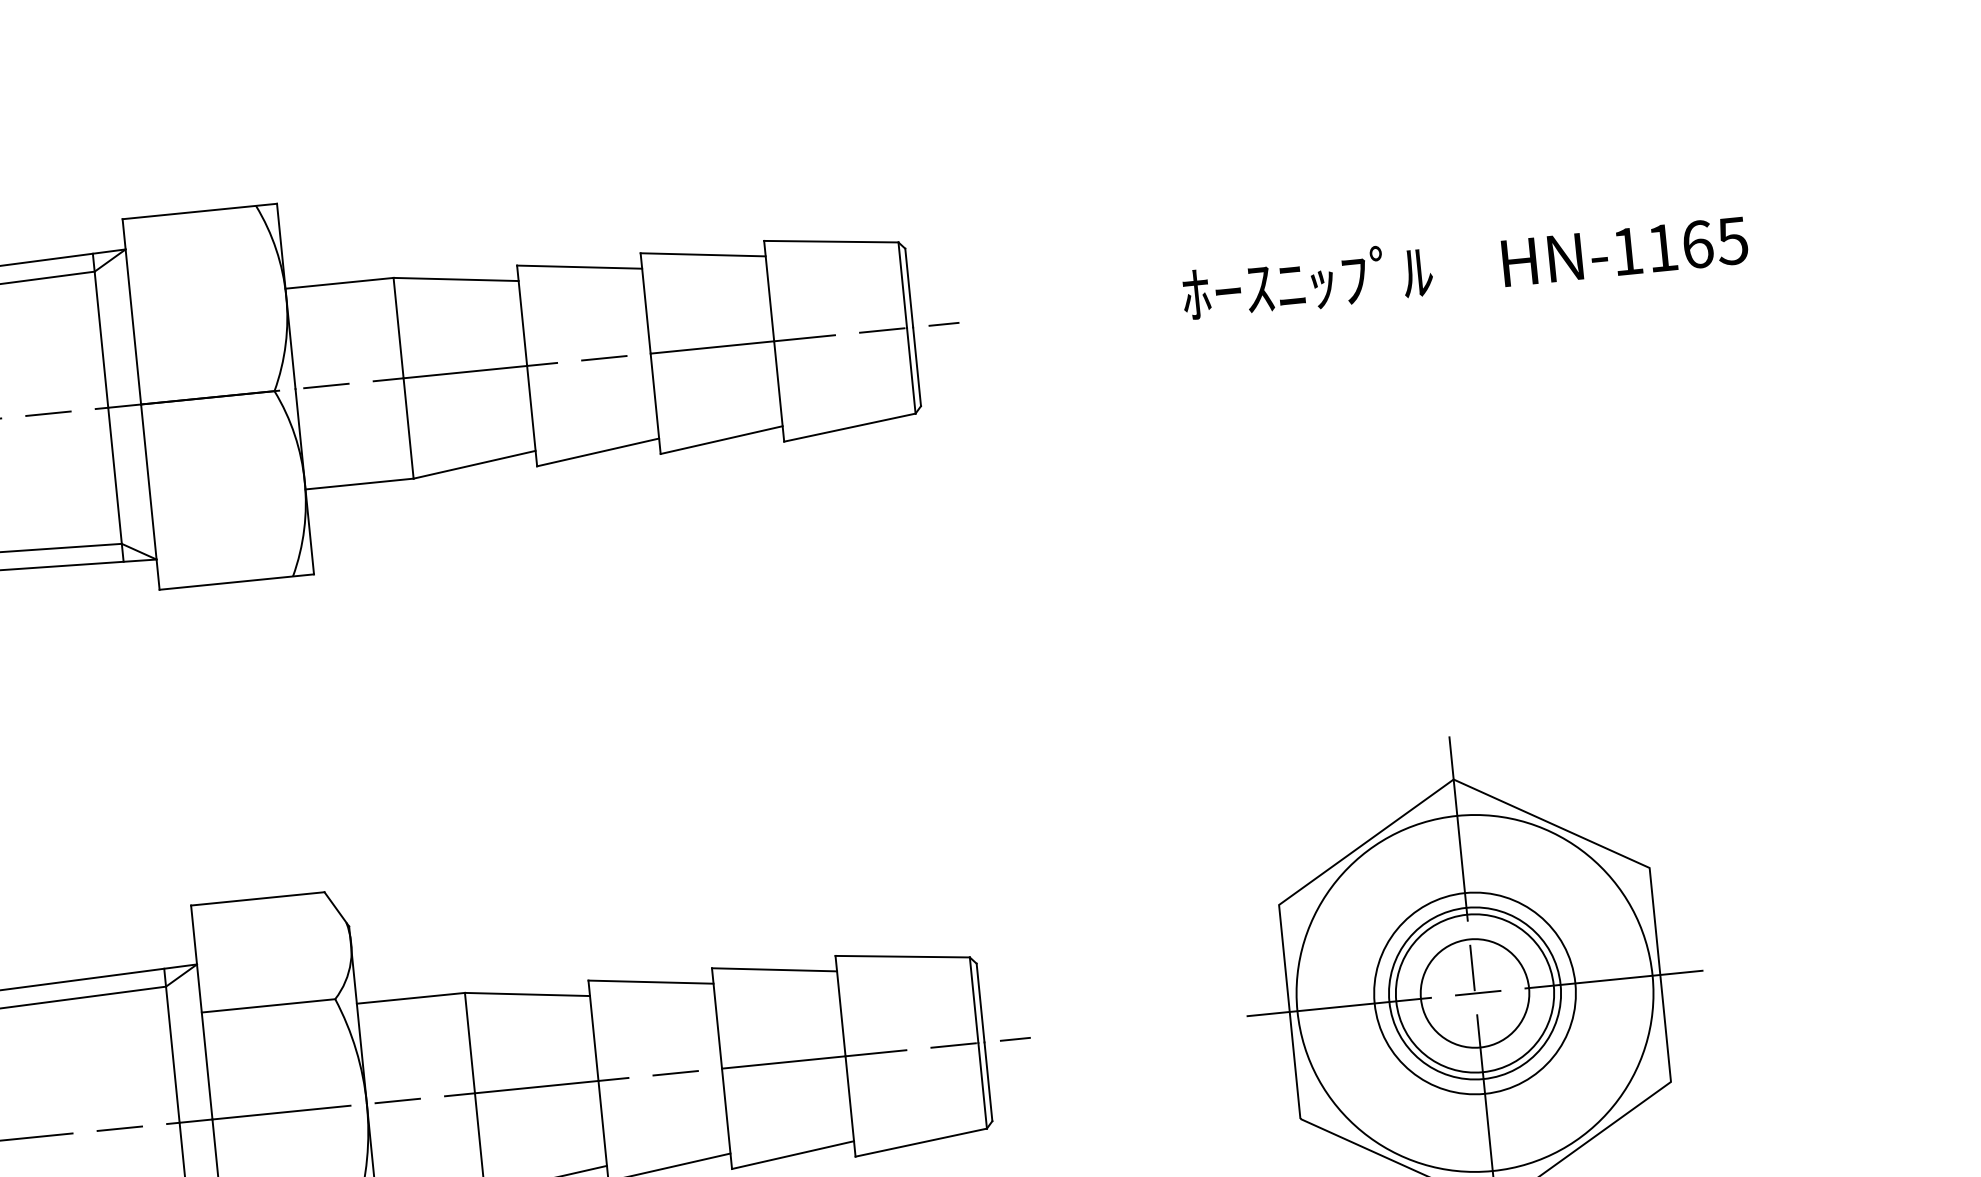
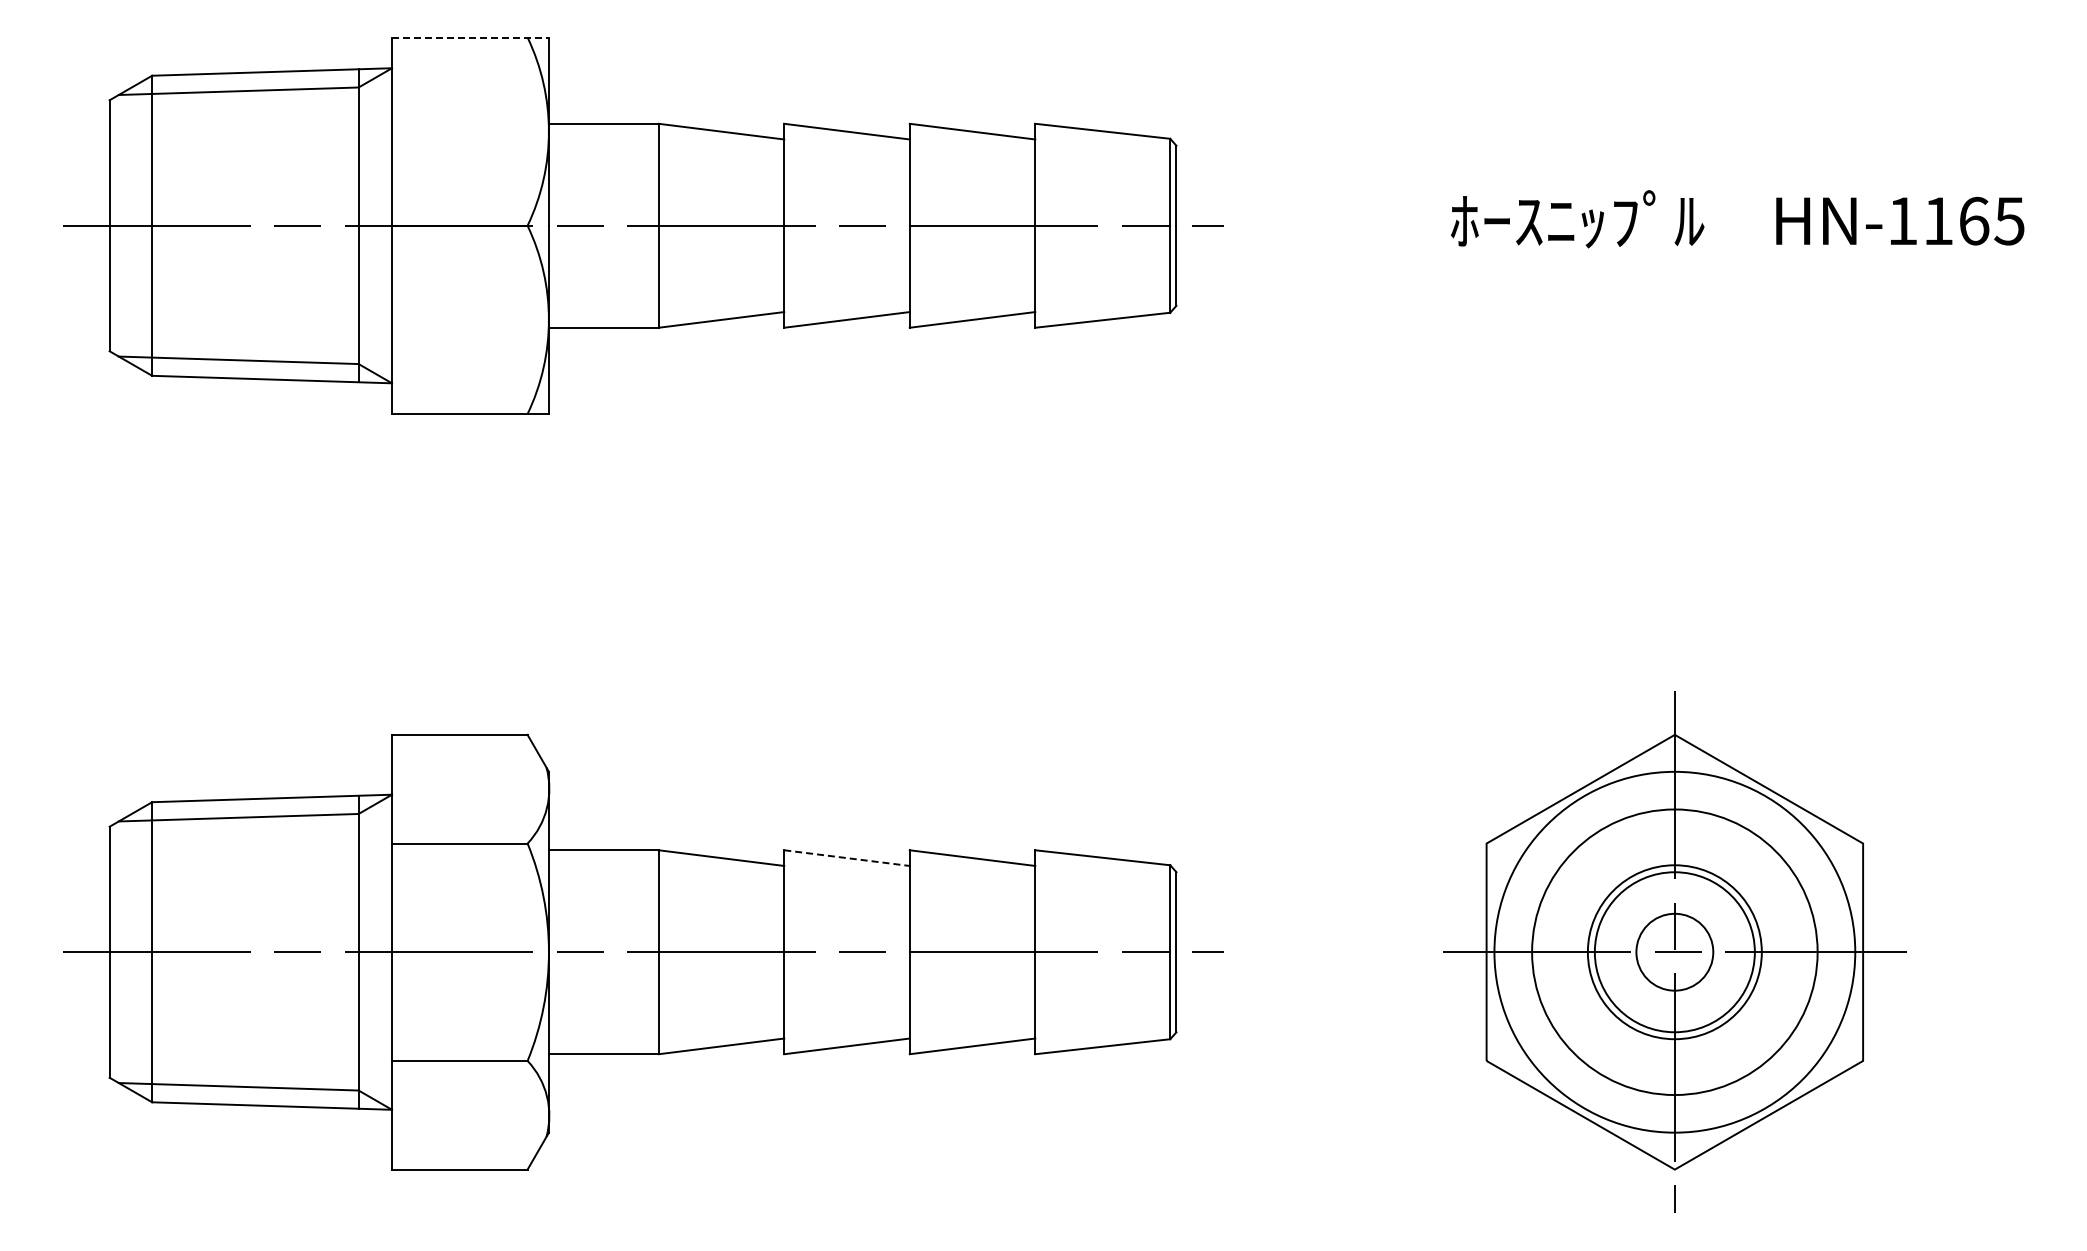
line: (199, 211) -> (470, 37), solid -> dashed
line: (651, 982) -> (847, 858), solid -> dashed
circle: (1474, 993) -> (1674, 952), size x0.7
circle: (1474, 993) -> (1674, 952), size x1.4

